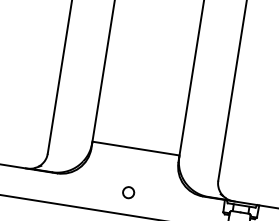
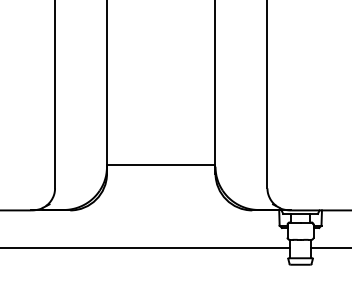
circle: (128, 192) -> (160, 219), removed

